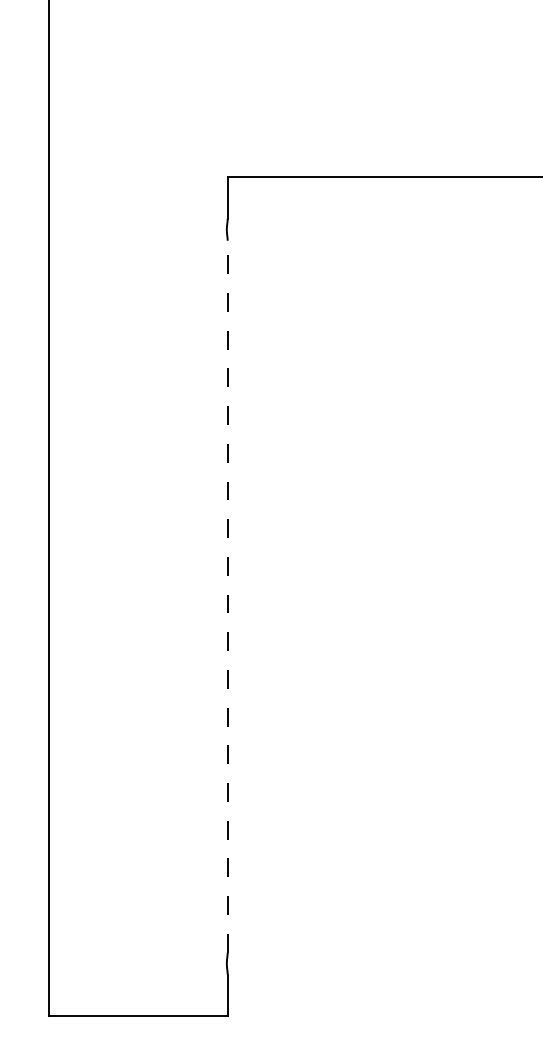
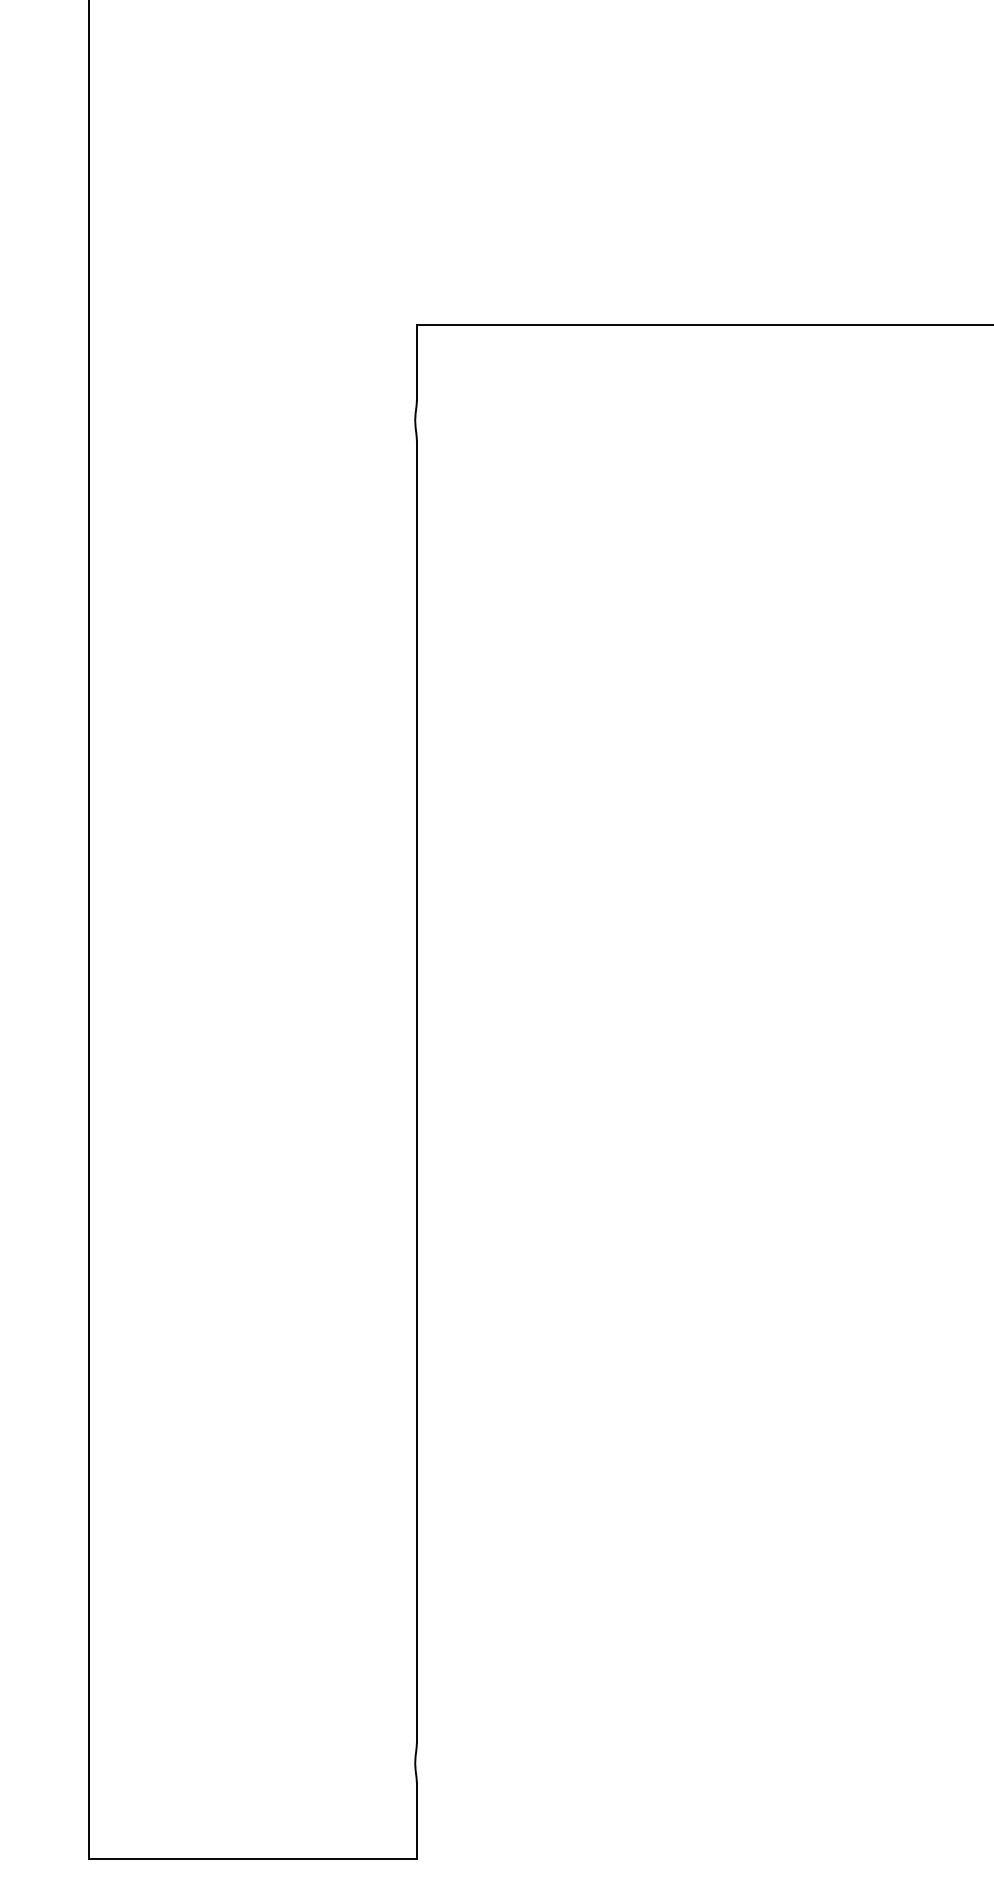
line: (227, 596) -> (416, 1091), dashed -> solid

